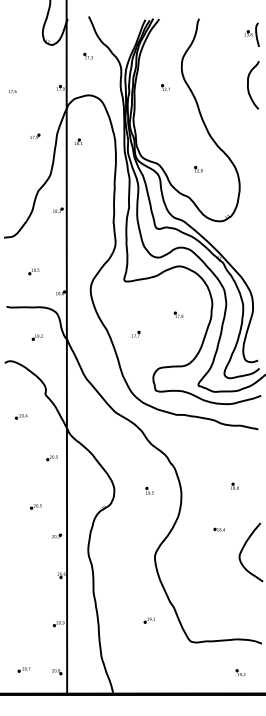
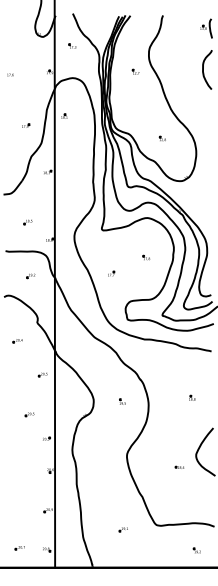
part: (35, 136) -> (26, 125), moved
part: (219, 528) -> (179, 466), moved
part: (148, 620) -> (122, 529), moved

